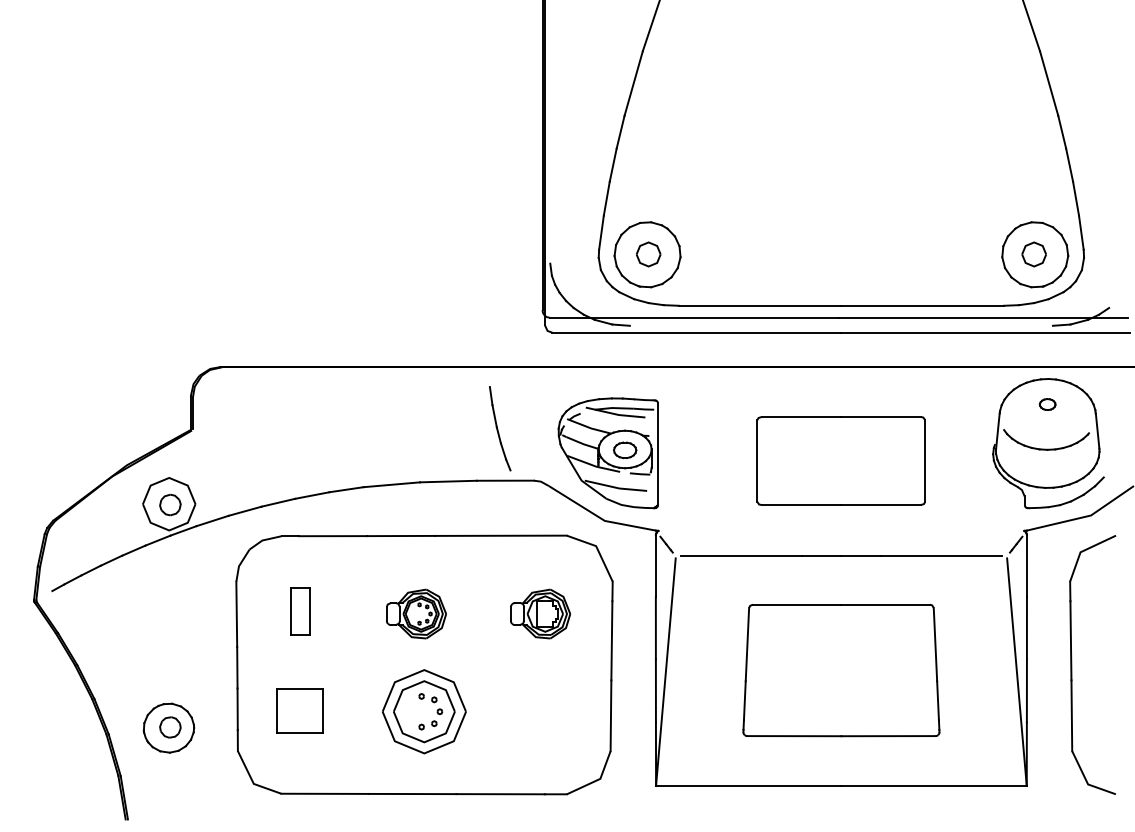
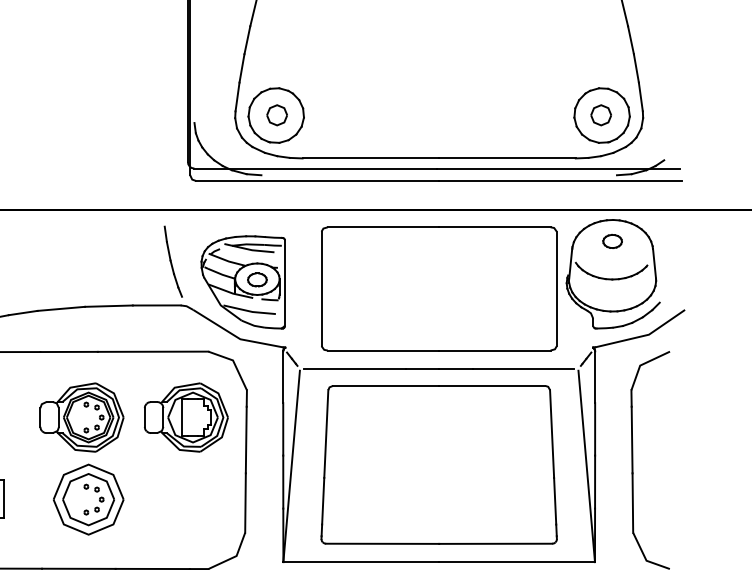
part: (1047, 404) -> (612, 241), size x1.43
part: (500, 428) -> (173, 261), moved
part: (840, 460) -> (438, 288), size x1.67
part: (416, 613) -> (82, 417), size x1.67
part: (540, 613) -> (186, 417), size x1.67
part: (841, 670) -> (439, 464), size x1.43

